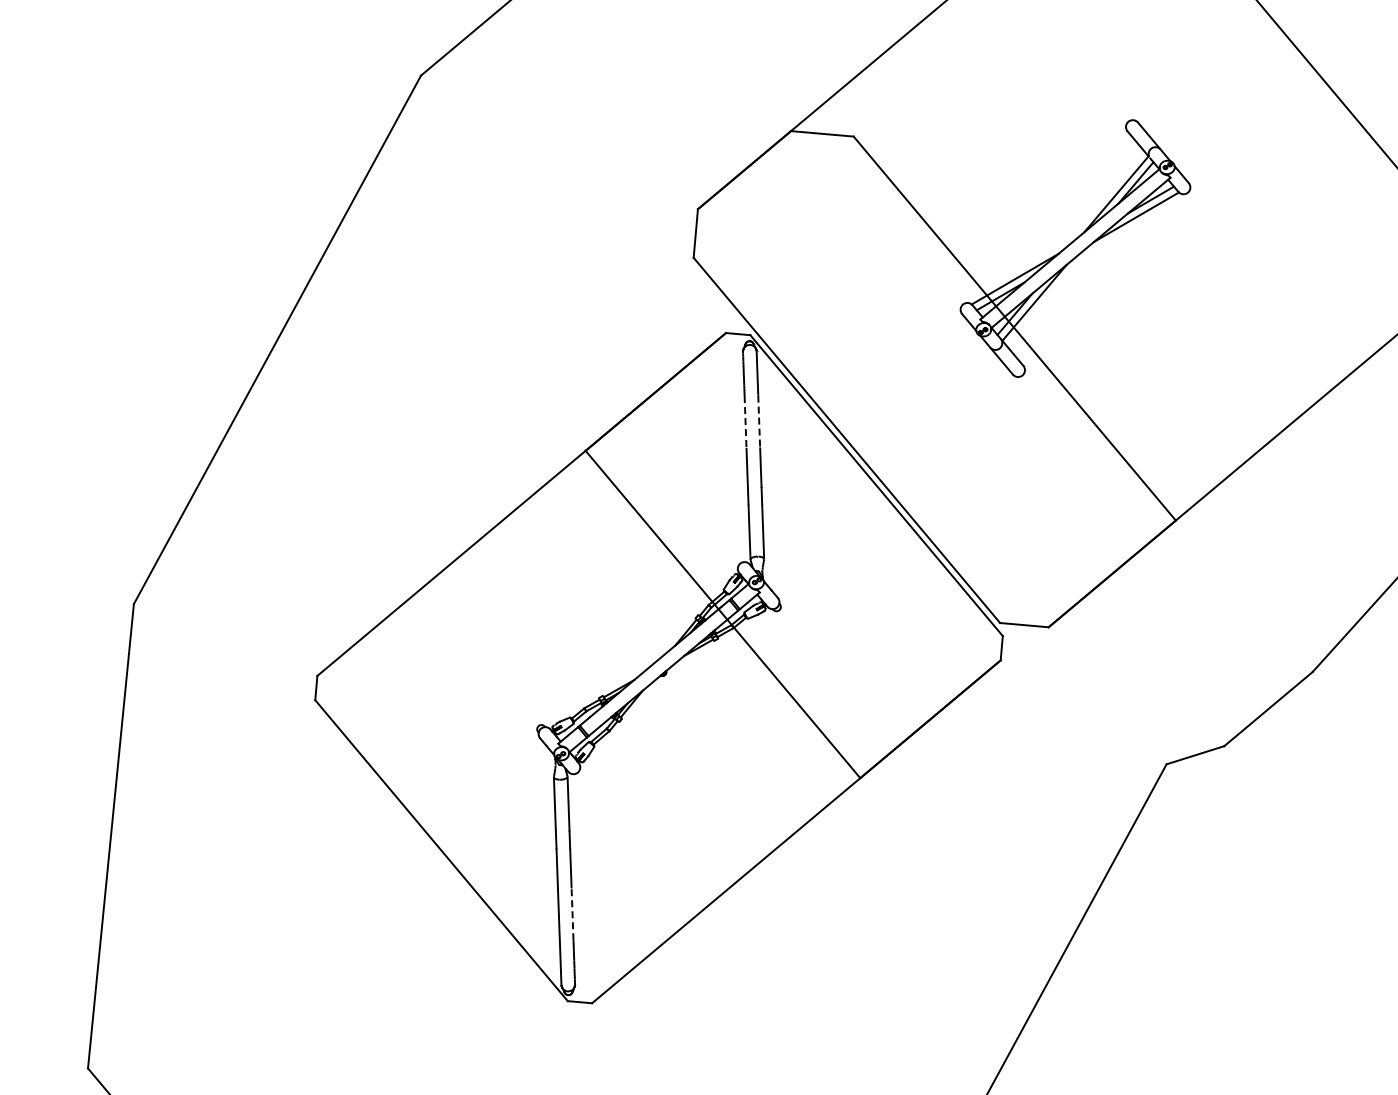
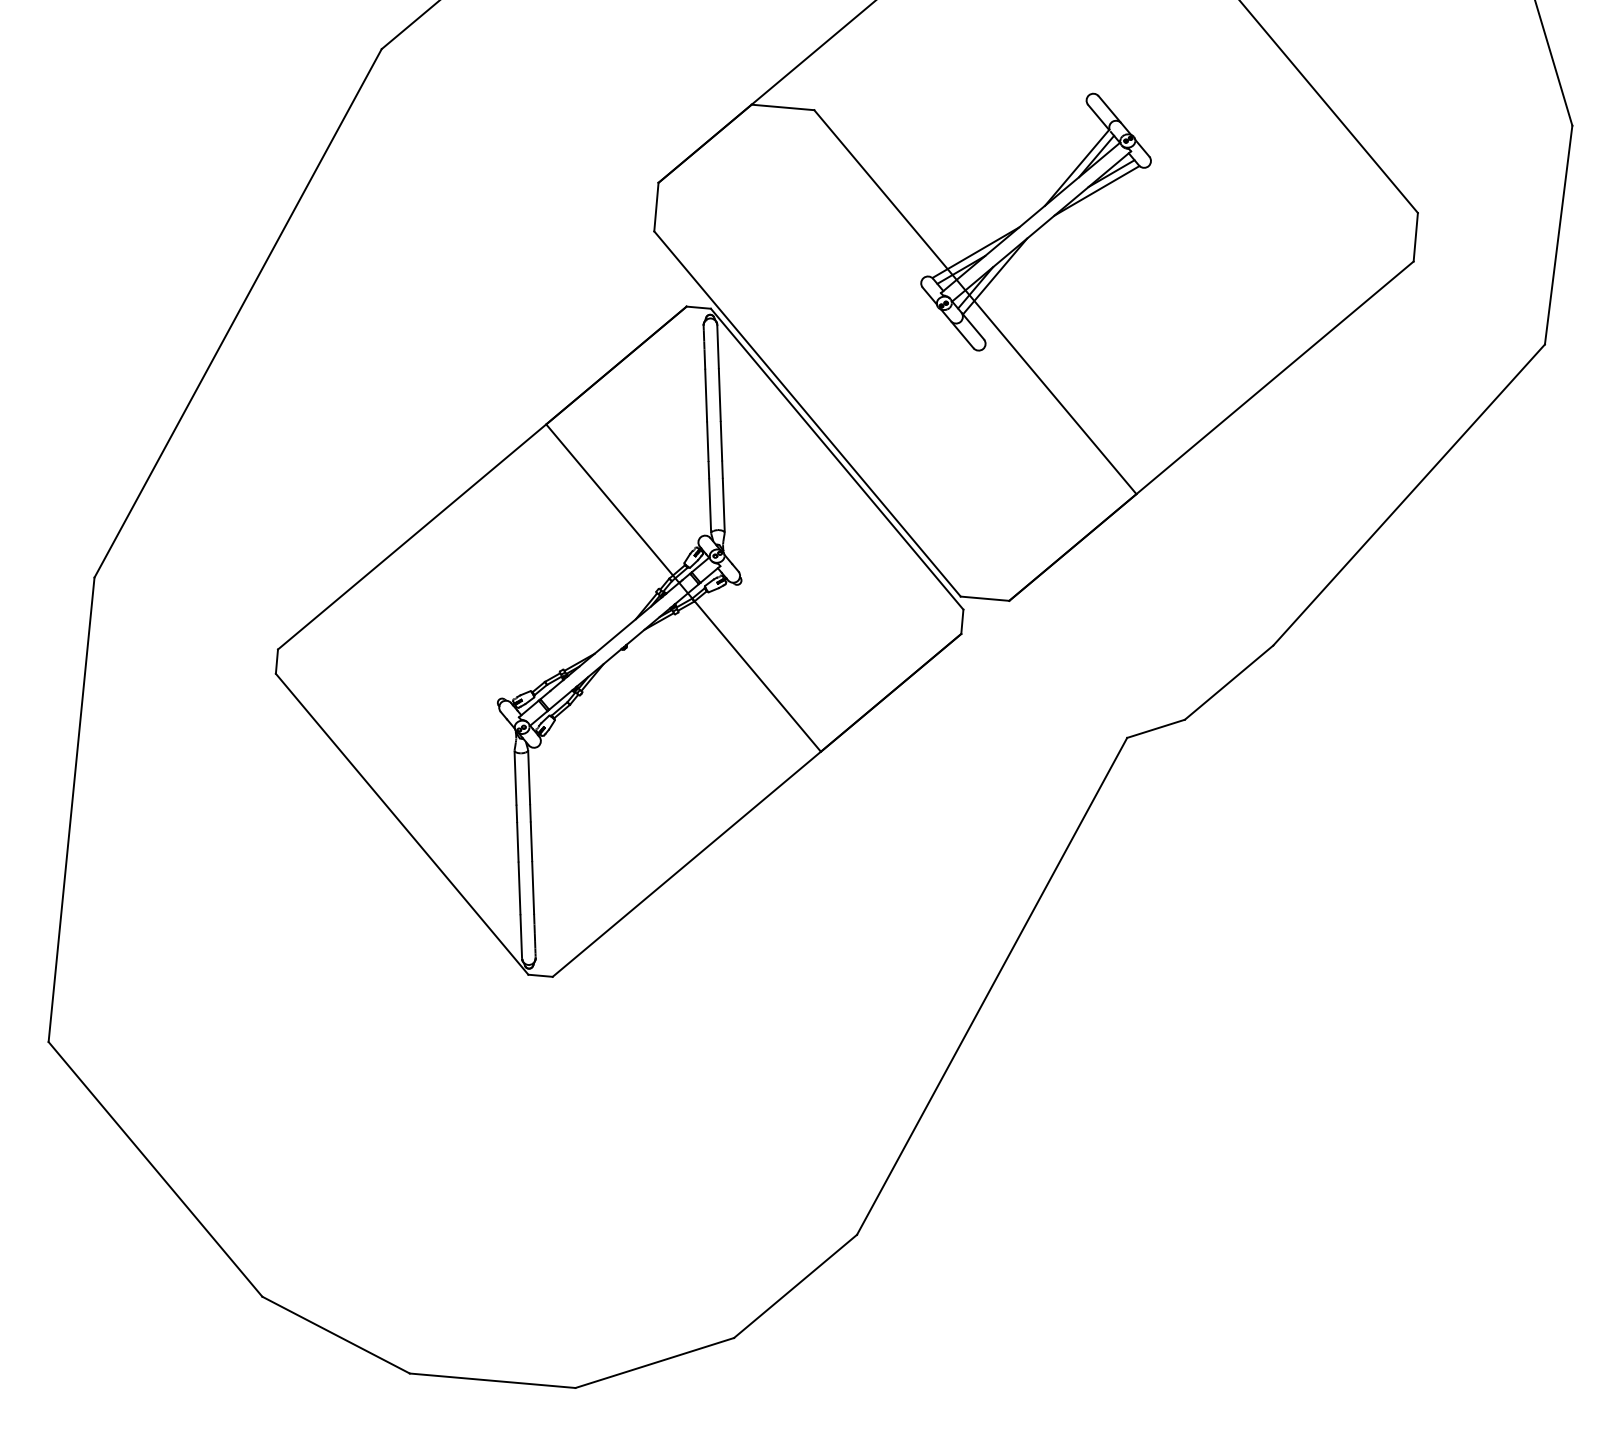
line: (745, 421) -> (706, 395), dashed -> solid
line: (758, 421) -> (719, 395), dashed -> solid
line: (572, 913) -> (533, 887), dashed -> solid

